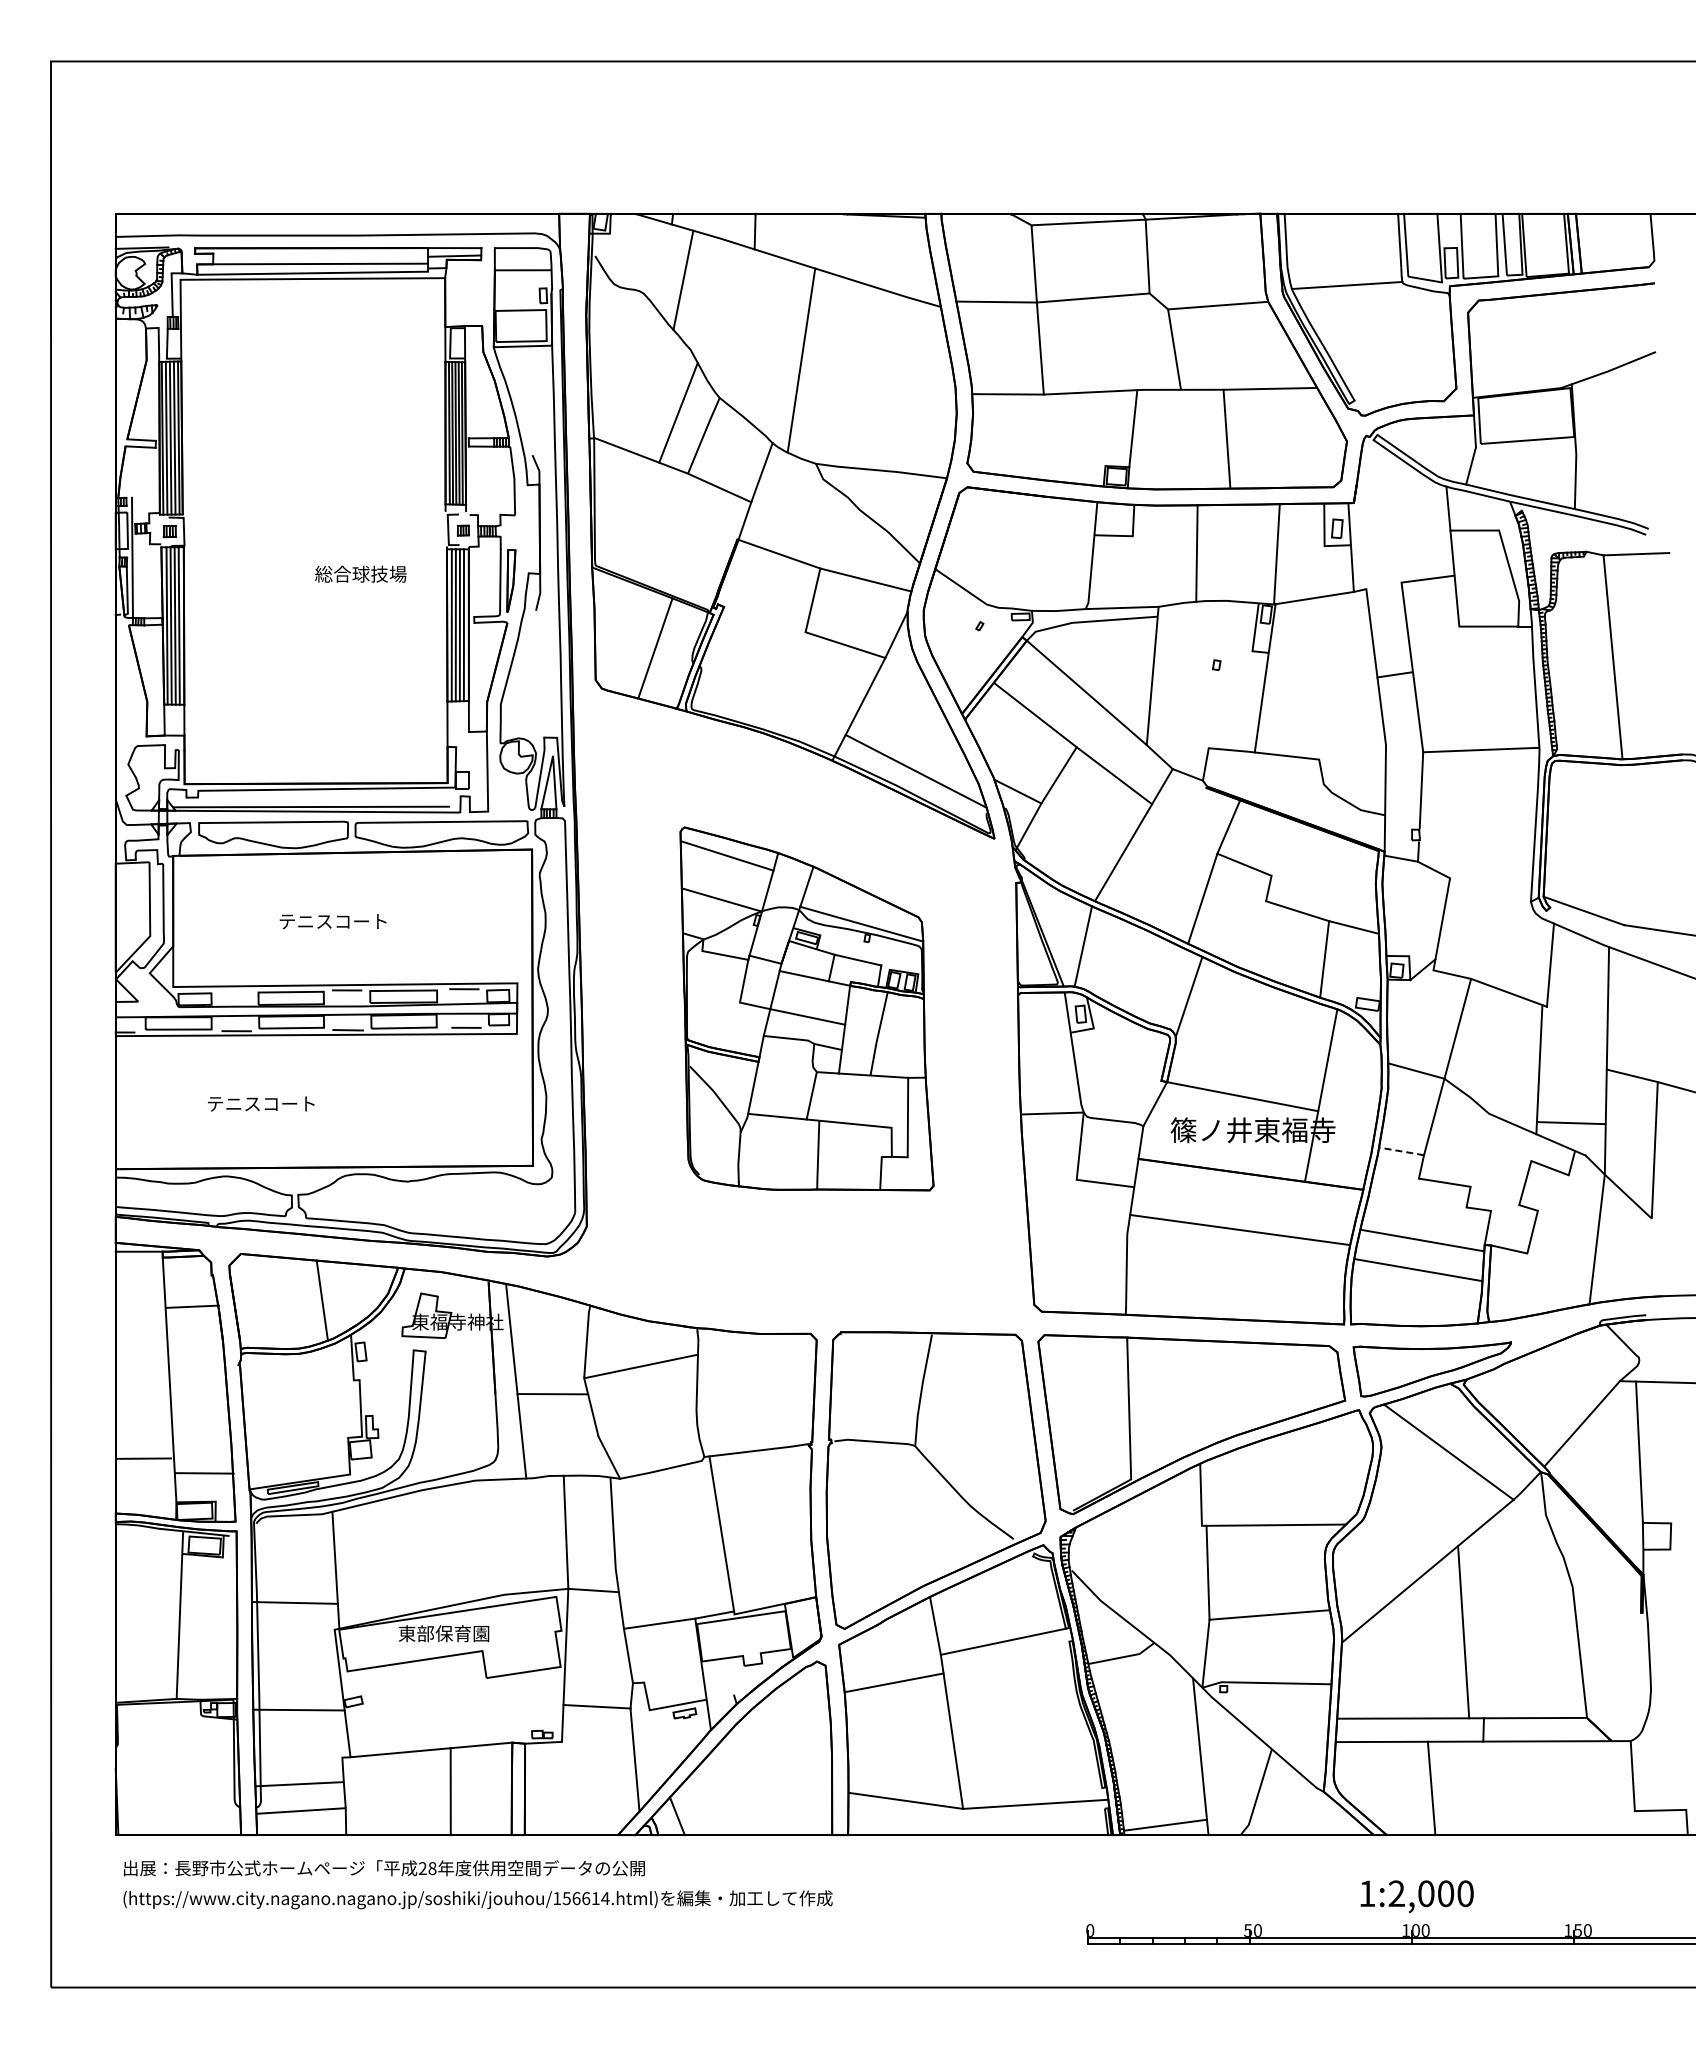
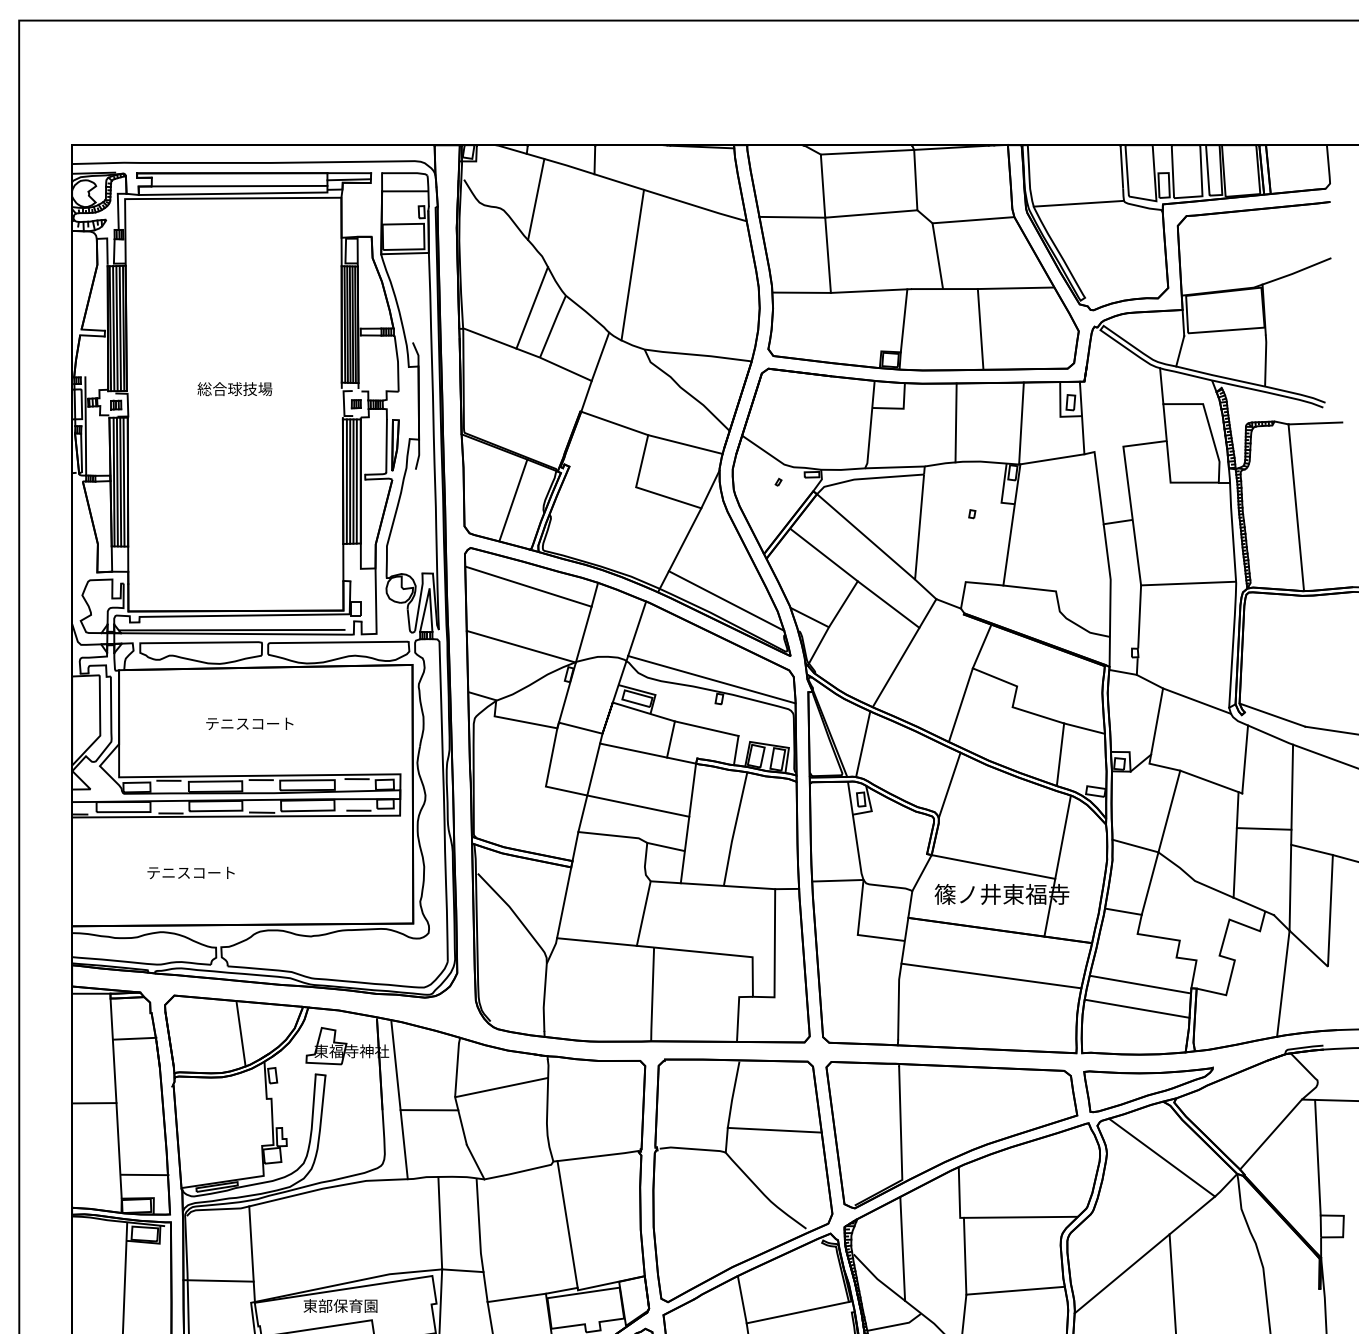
text: (360, 573) -> (234, 388), moved
line: (1491, 893) -> (1196, 700), added
line: (233, 991) -> (168, 780), added
part: (806, 1008) -> (636, 794), size x1.67
line: (1571, 1123) -> (1263, 829), moved
line: (1401, 1151) -> (1123, 911), dashed -> solid
line: (974, 1418) -> (774, 1130), added
line: (143, 1458) -> (93, 1103), moved
line: (1131, 1563) -> (902, 1248), added

